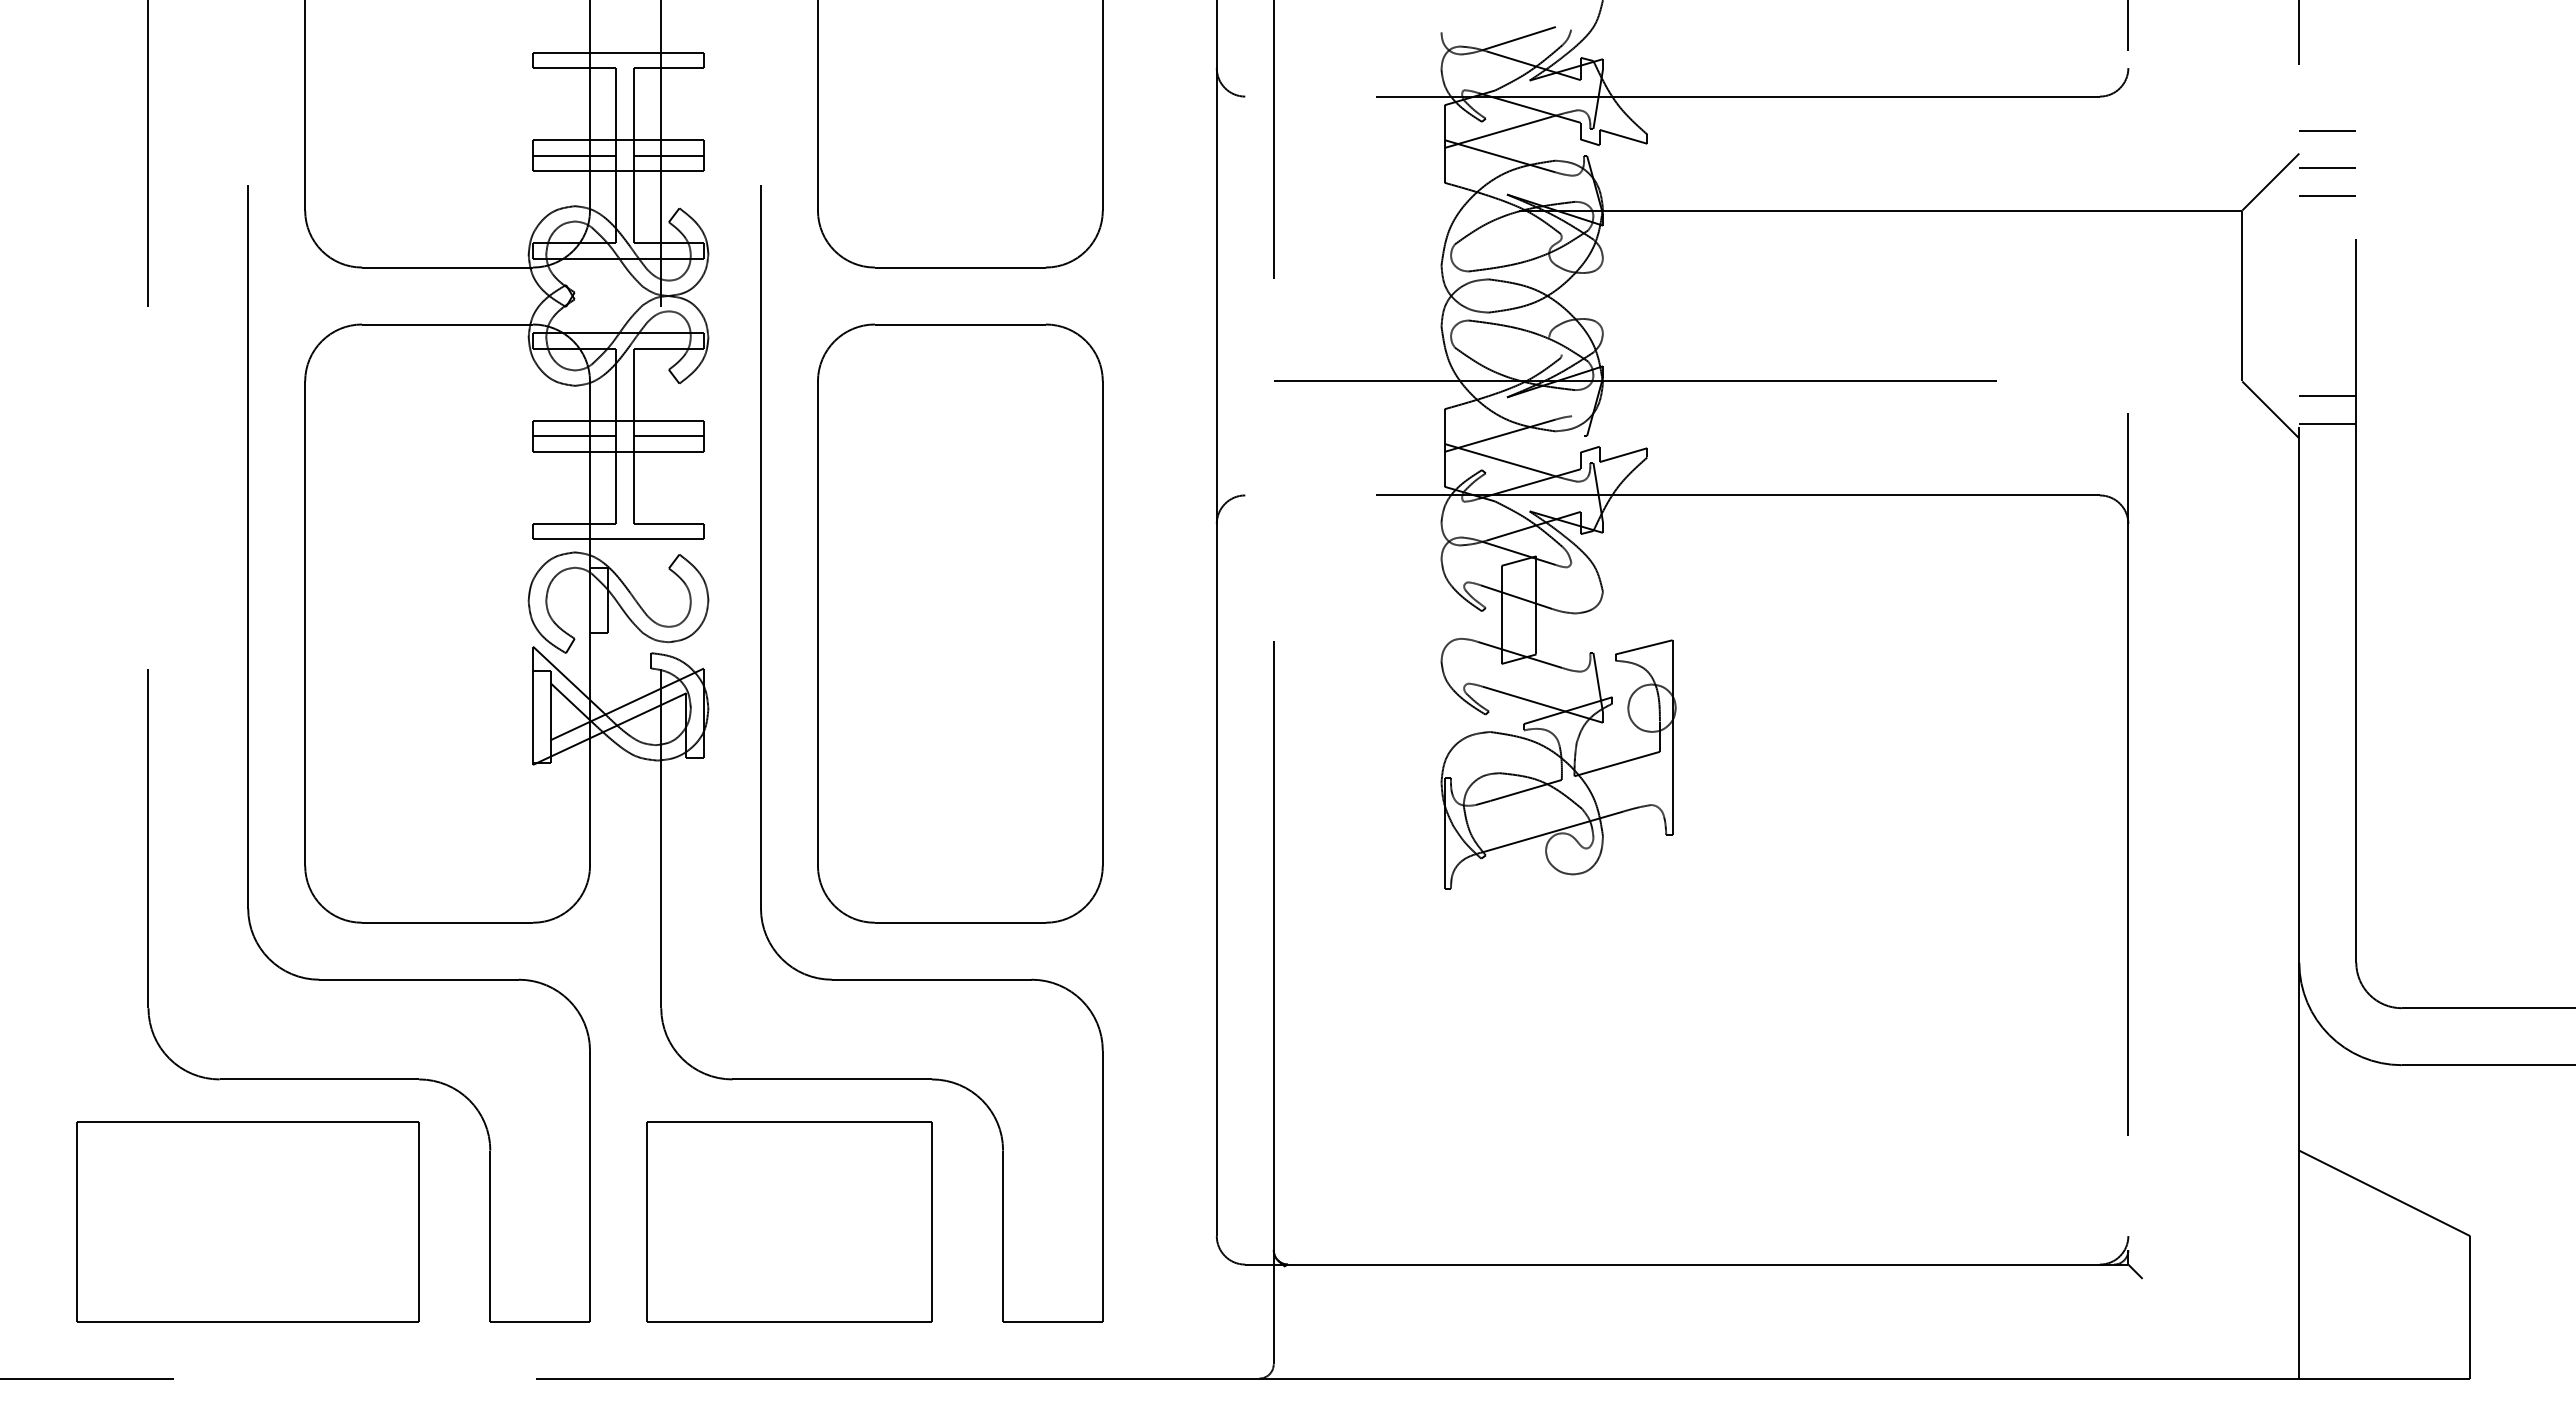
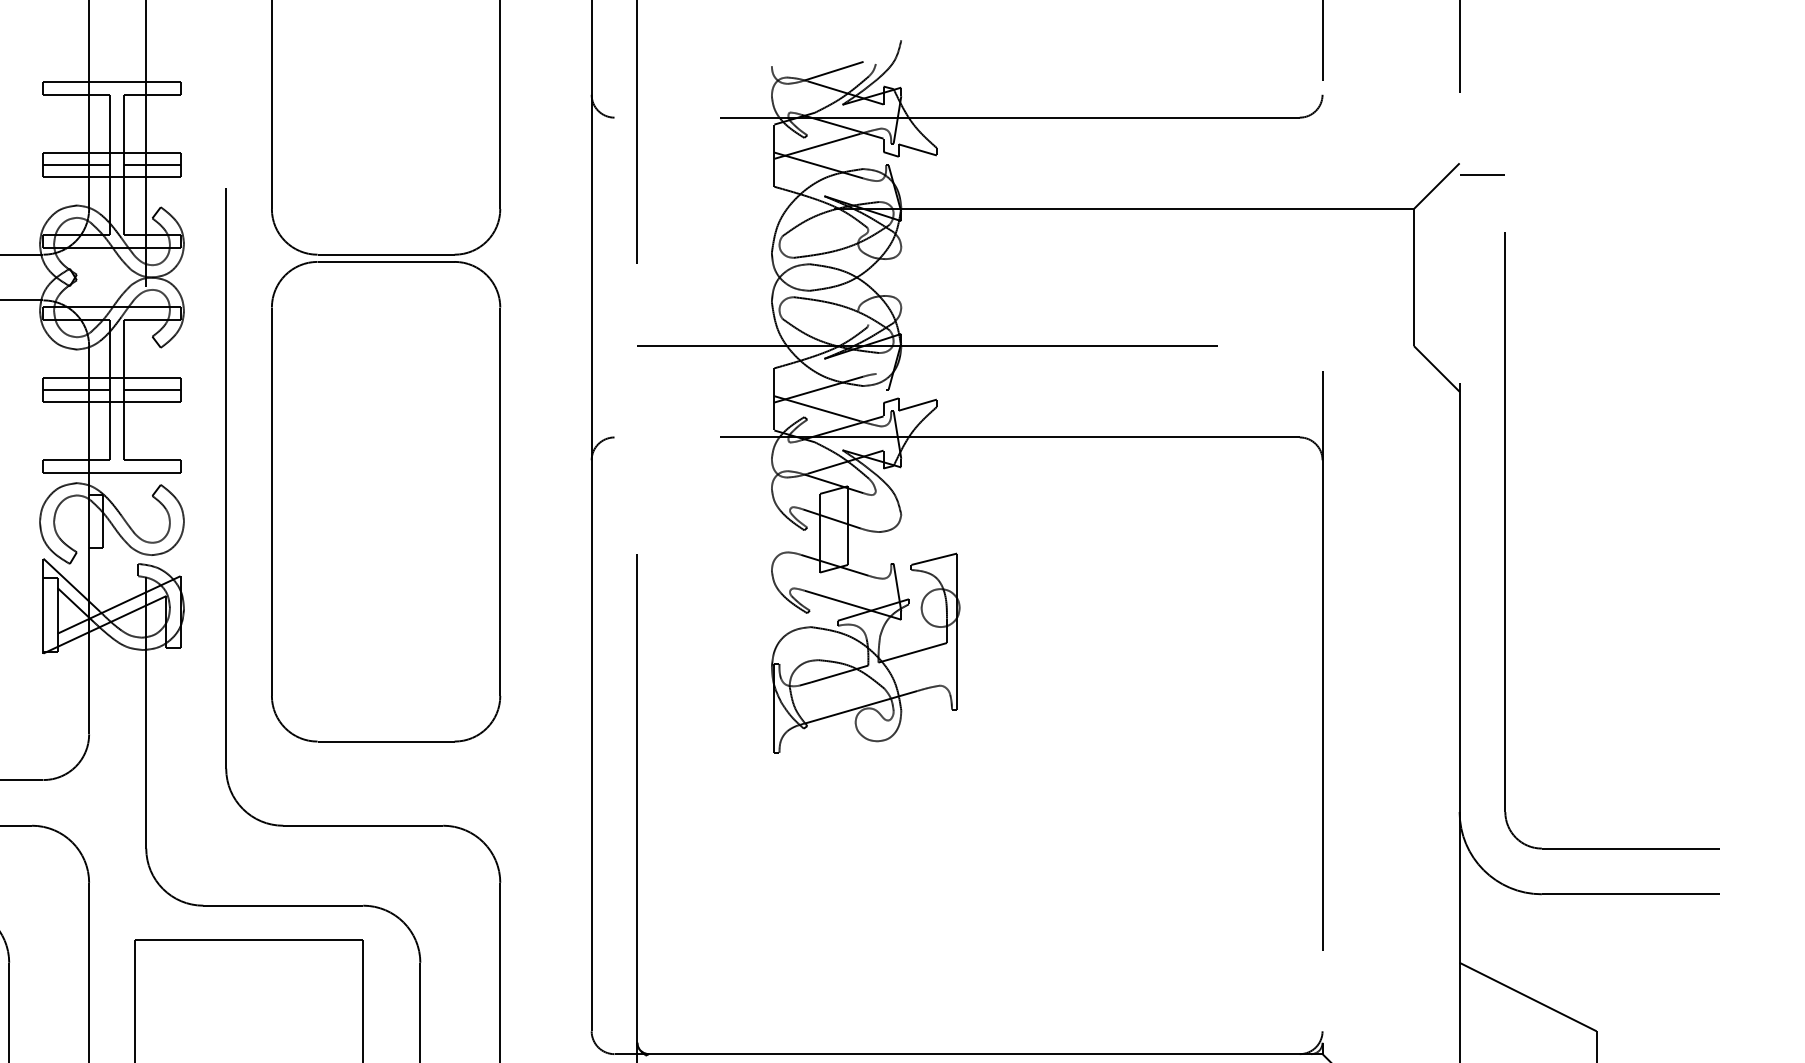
line: (2327, 131) -> (1482, 145), removed
line: (2327, 195) -> (1482, 196), removed
line: (2327, 395) -> (1482, 357), removed
line: (2327, 424) -> (1482, 380), removed
part: (960, 623) -> (386, 501), moved

